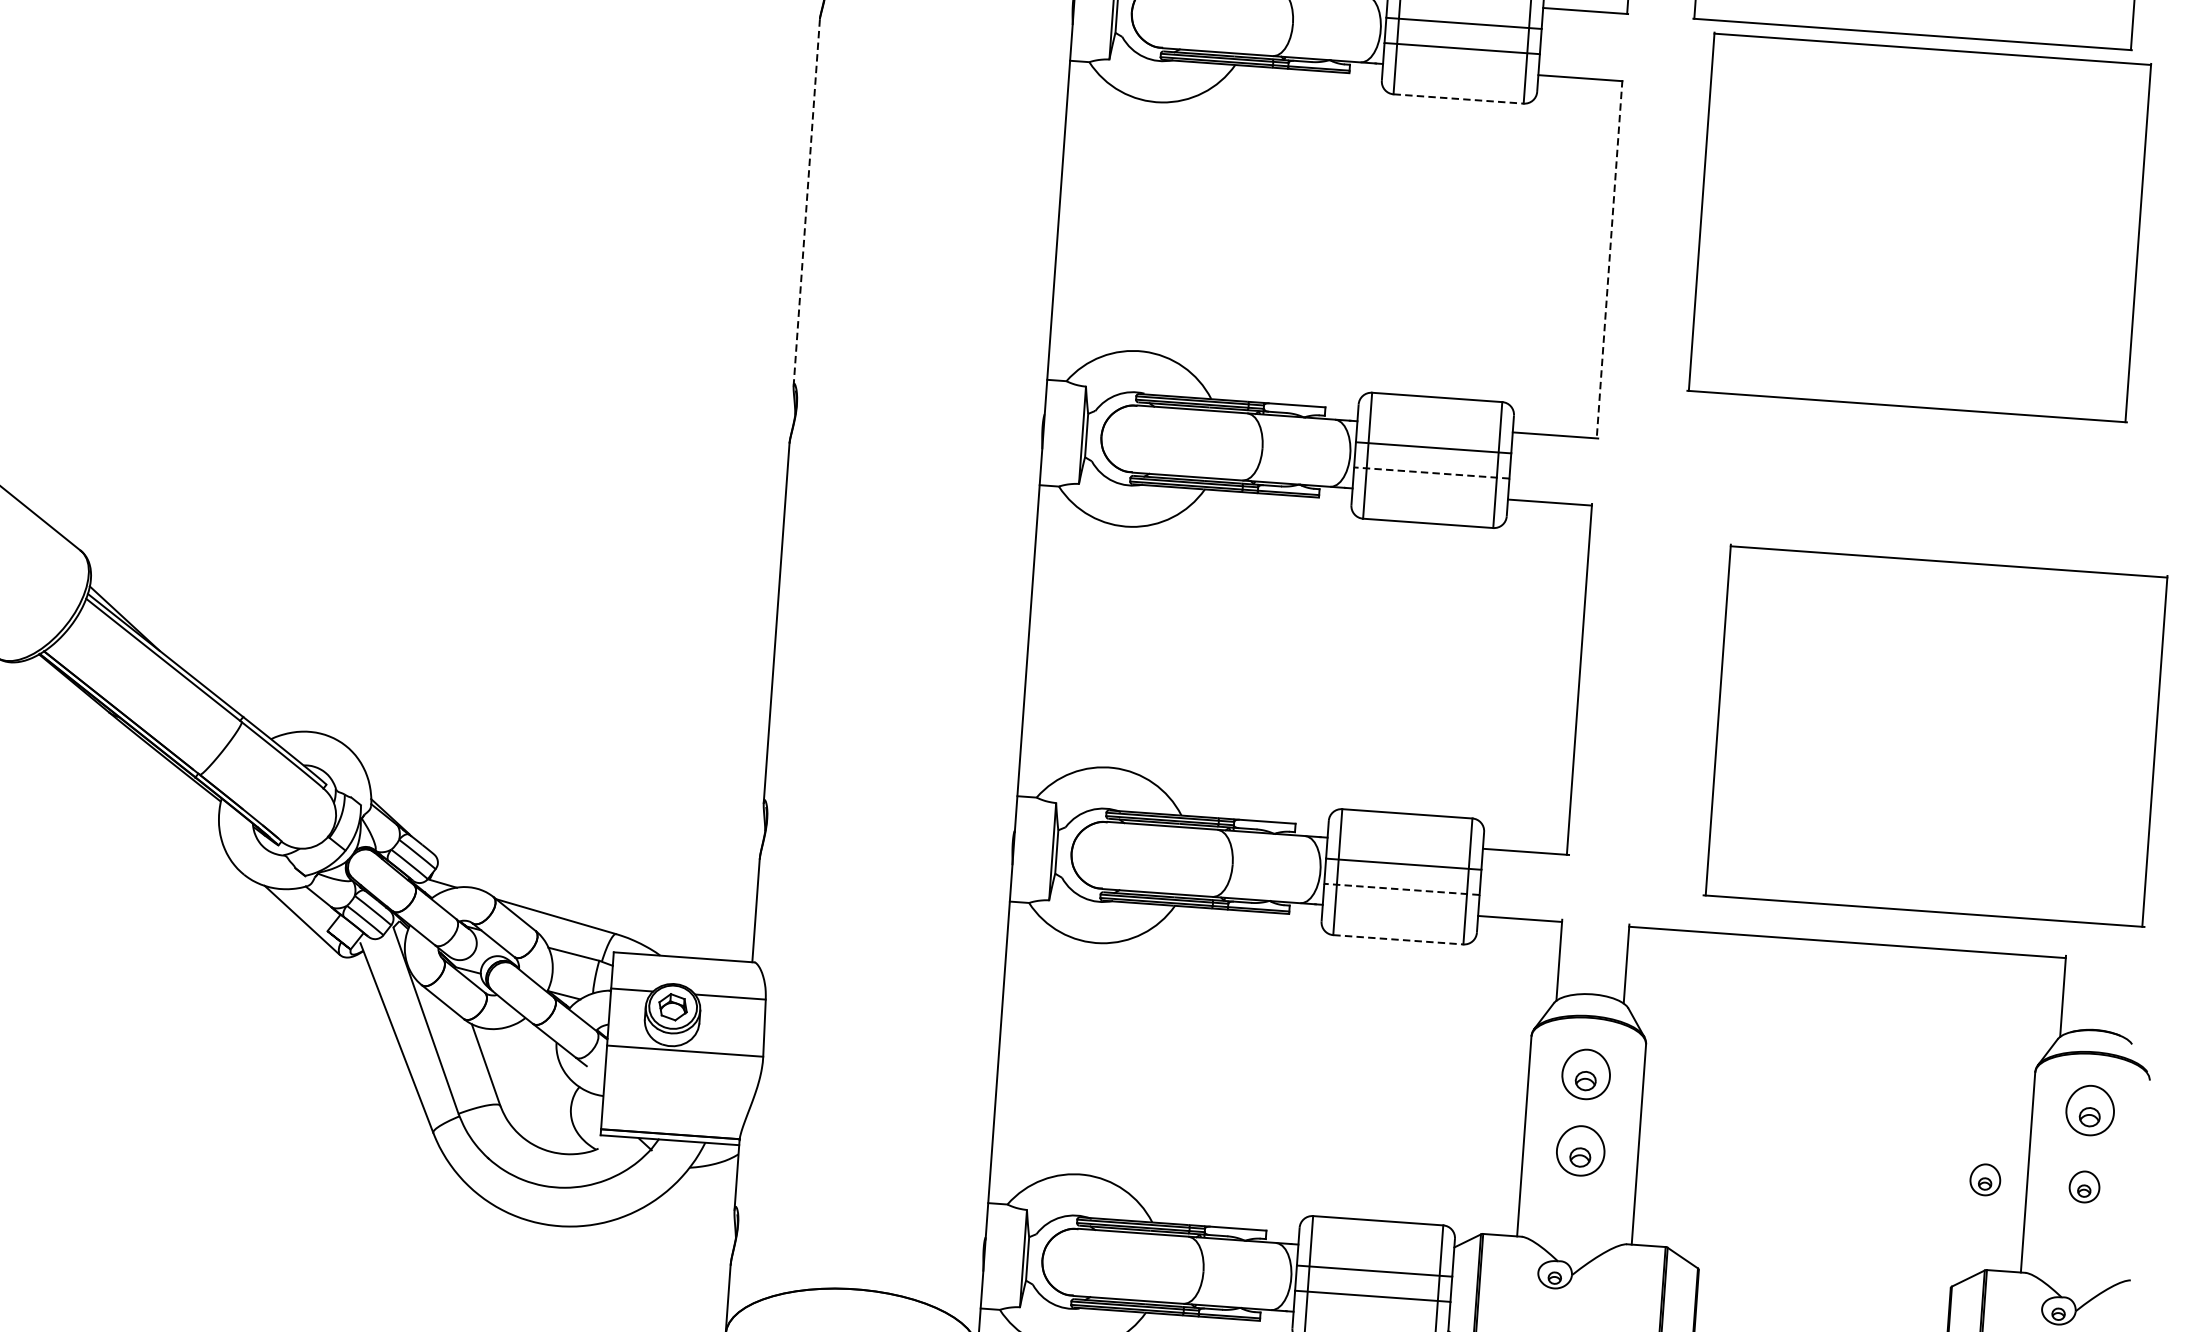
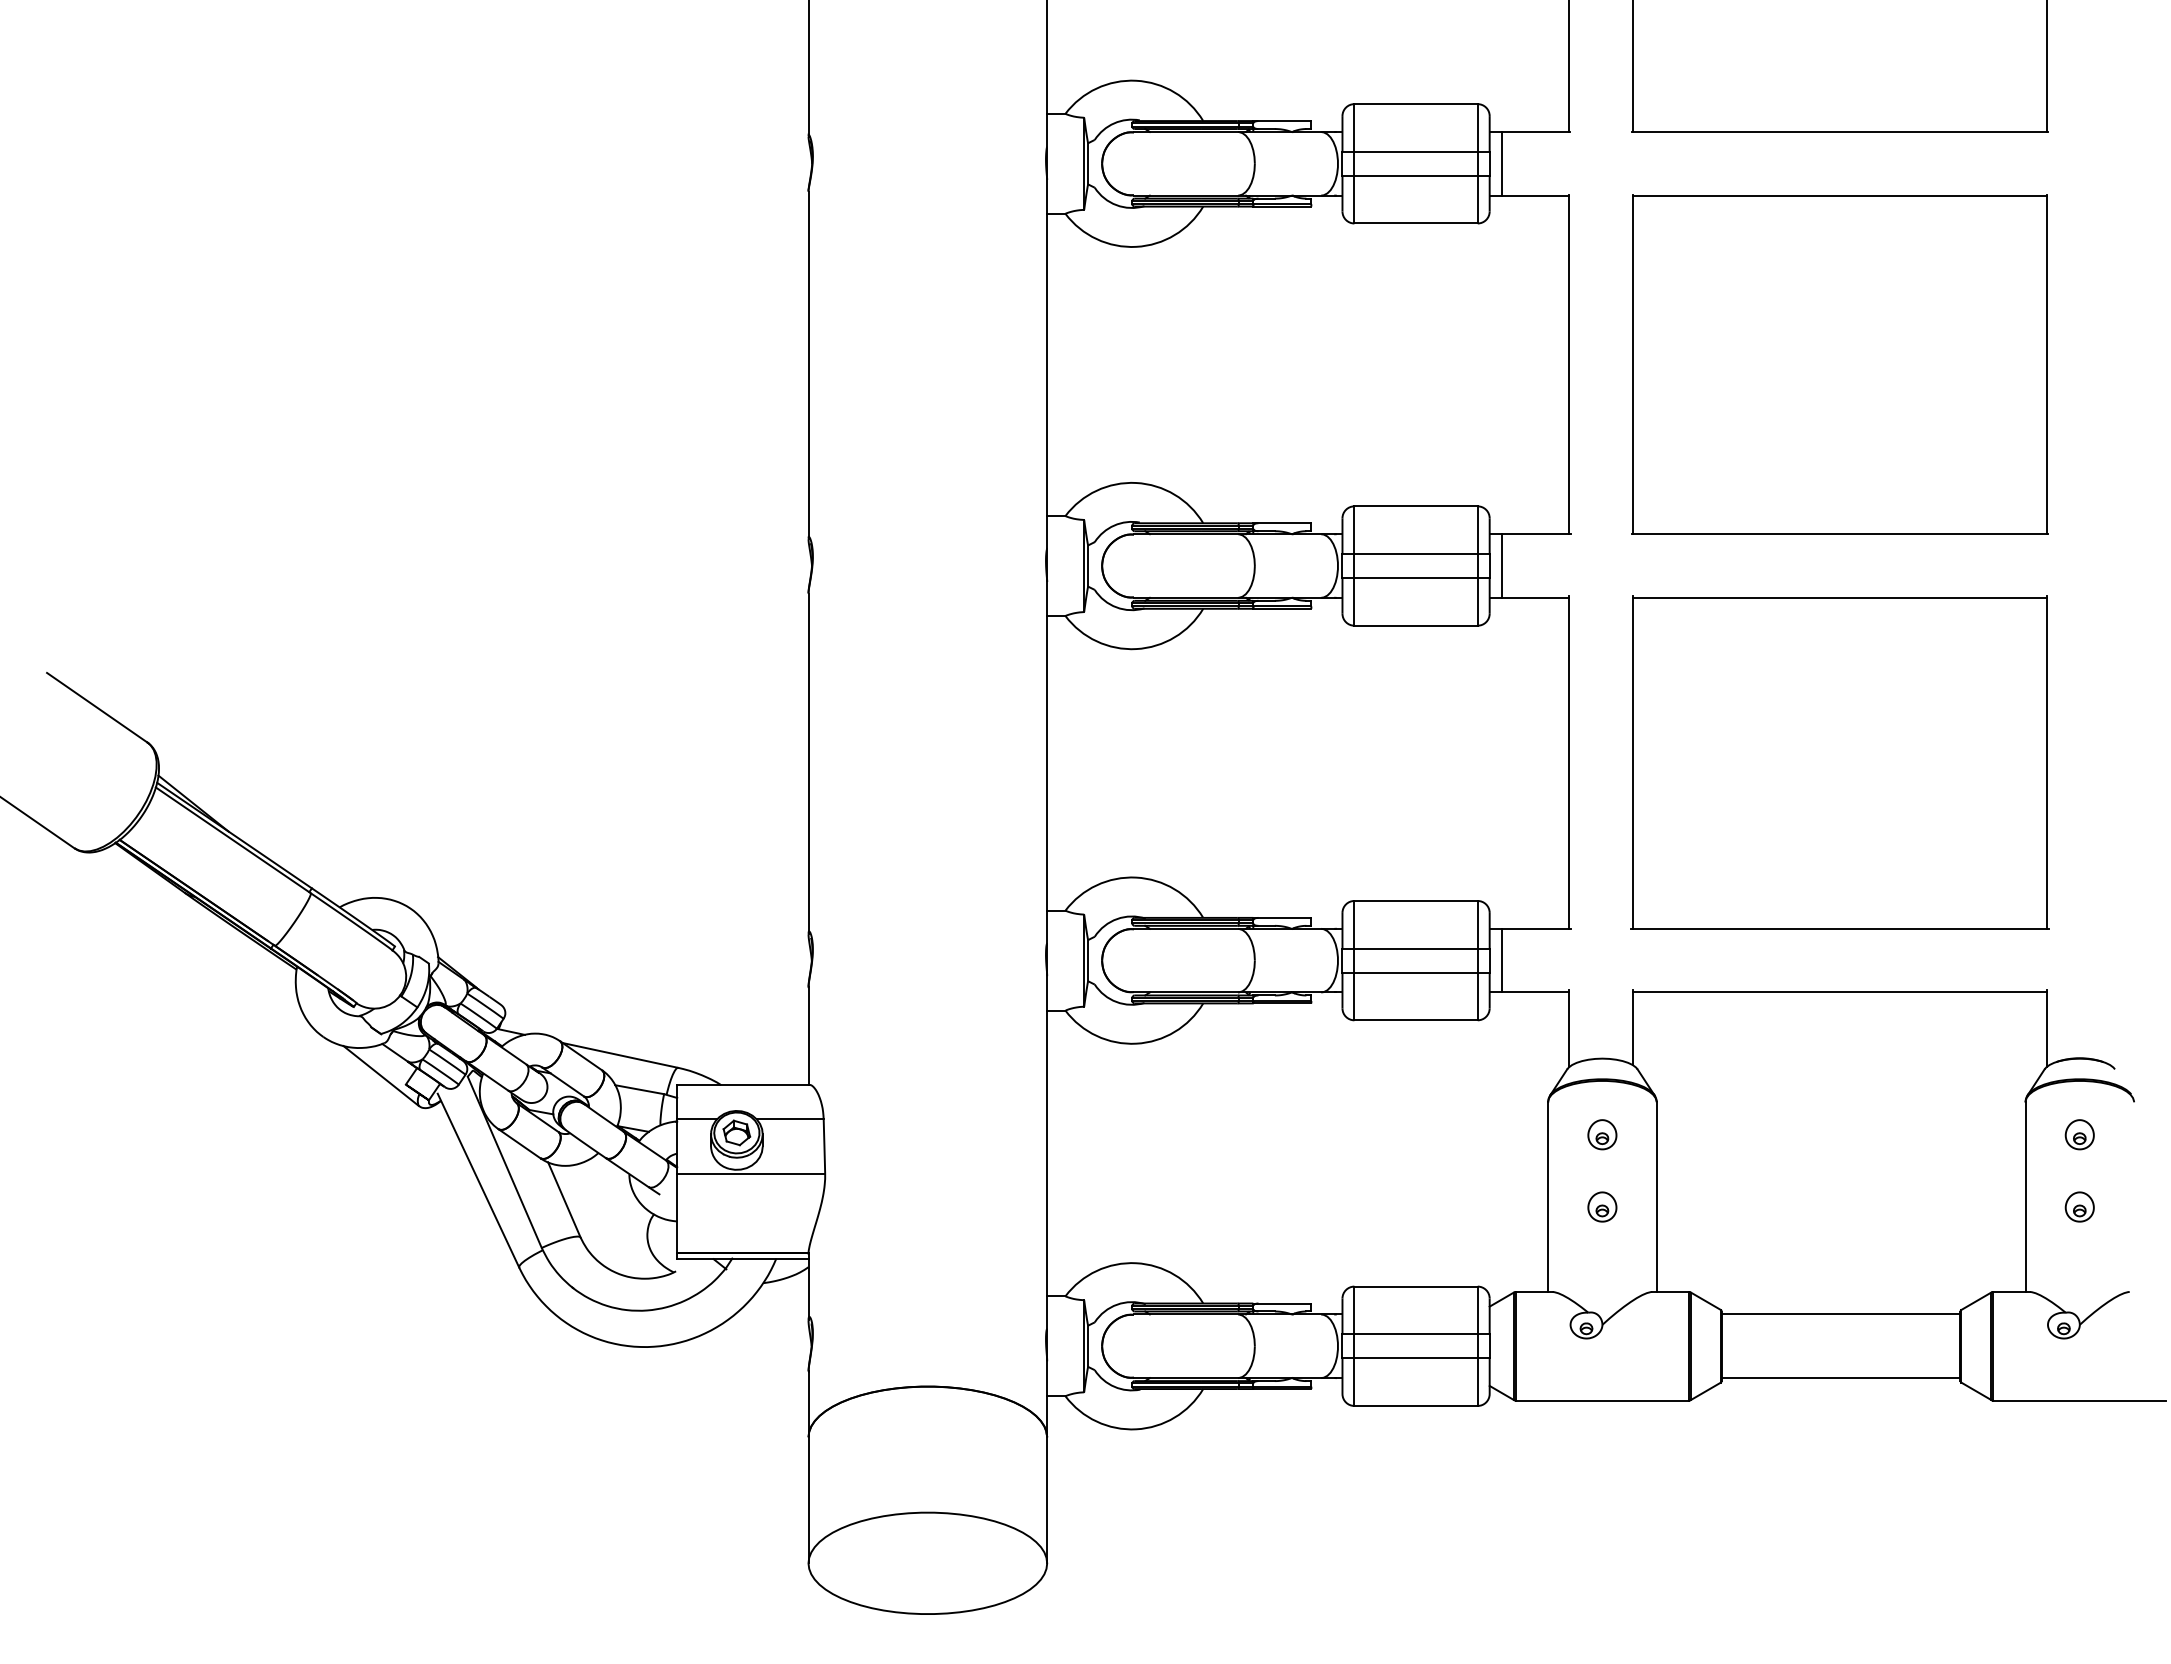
line: (1553, 42) -> (1501, 163), added
line: (1459, 99) -> (1416, 223), dashed -> solid
line: (806, 202) -> (808, 365), dashed -> solid
part: (1919, 227) -> (1839, 364), moved
line: (1609, 259) -> (1569, 364), dashed -> solid
line: (1522, 466) -> (1501, 565), added
line: (1432, 472) -> (1416, 577), dashed -> solid
part: (1936, 735) -> (1839, 762), moved
line: (1493, 883) -> (1501, 960), added
line: (1402, 889) -> (1416, 972), dashed -> solid
line: (1398, 939) -> (1416, 1020), dashed -> solid
part: (1586, 1074) -> (1602, 1134), size x0.62
part: (2089, 1110) -> (2079, 1134), size x0.62
part: (1580, 1150) -> (1602, 1206), size x0.62
part: (1985, 1179) -> (1985, 1206), removed
line: (1823, 1282) -> (1840, 1314), added

